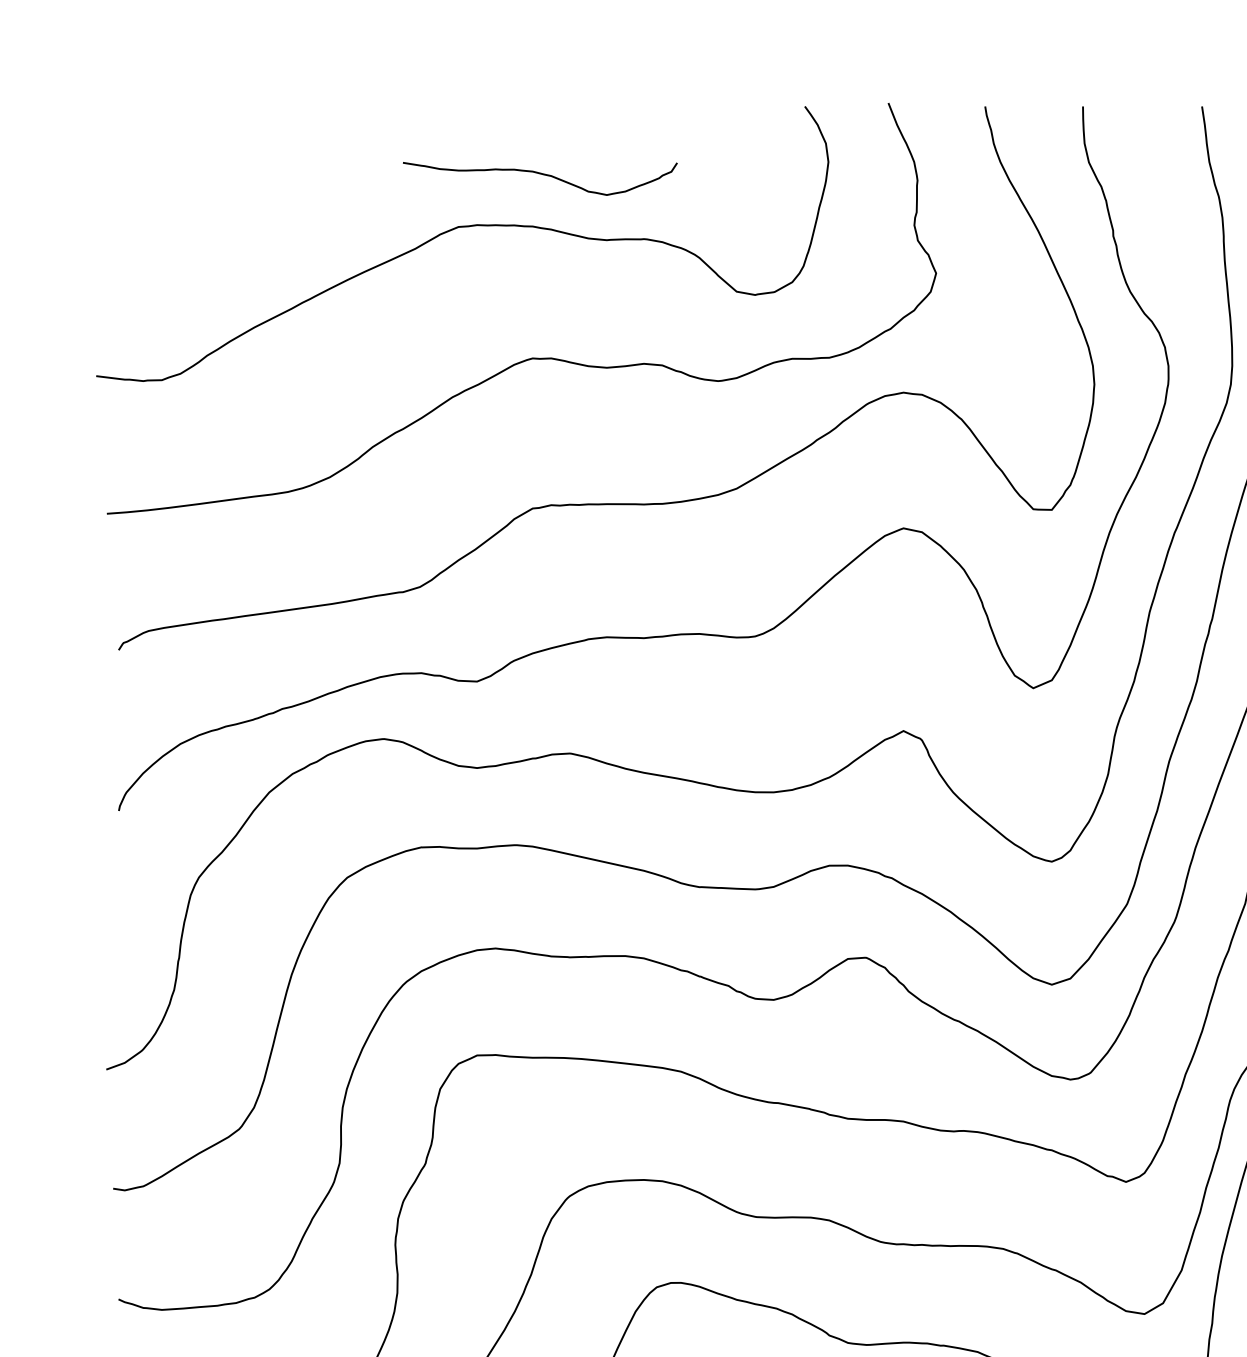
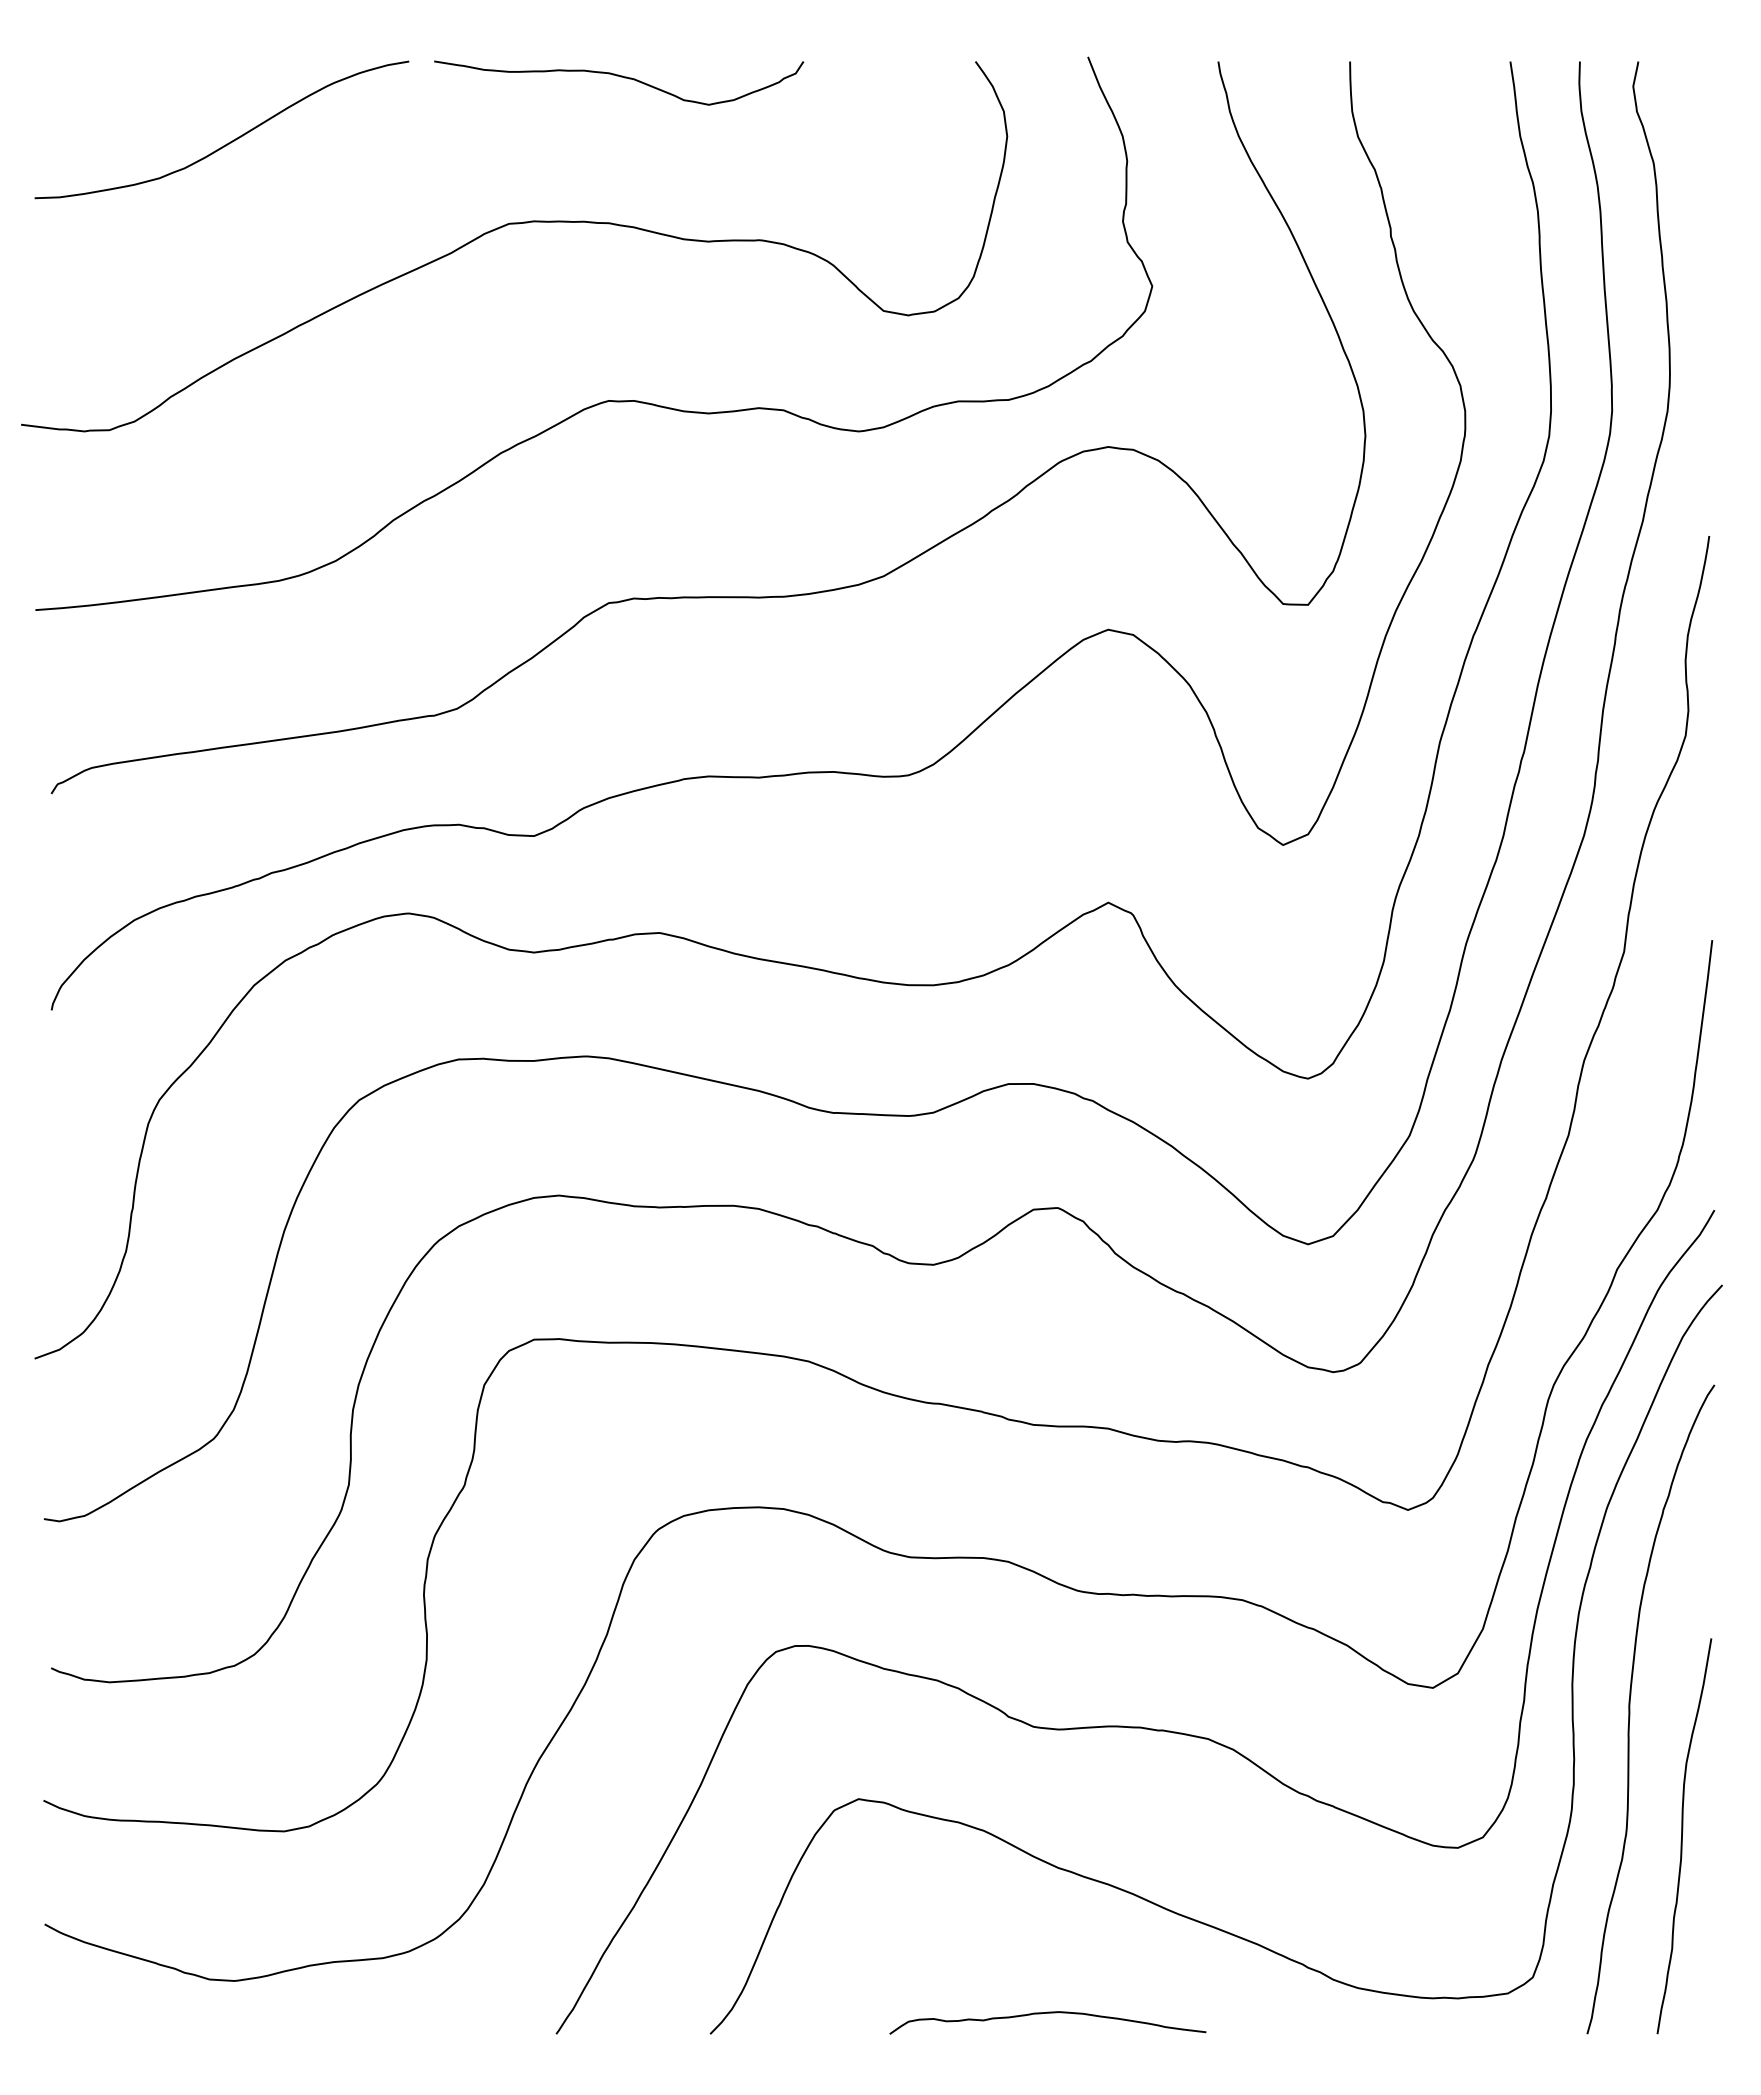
curve: (250, 166) -> (228, 142), added
curve: (541, 174) -> (620, 77), moved

